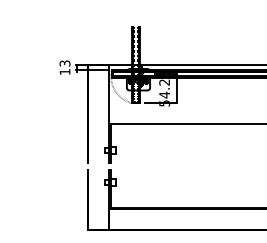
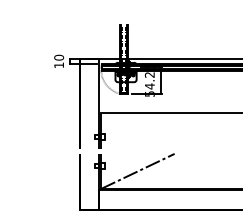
text: (64, 63) -> (58, 57), 13 -> 10
line: (151, 188) -> (137, 171), added

